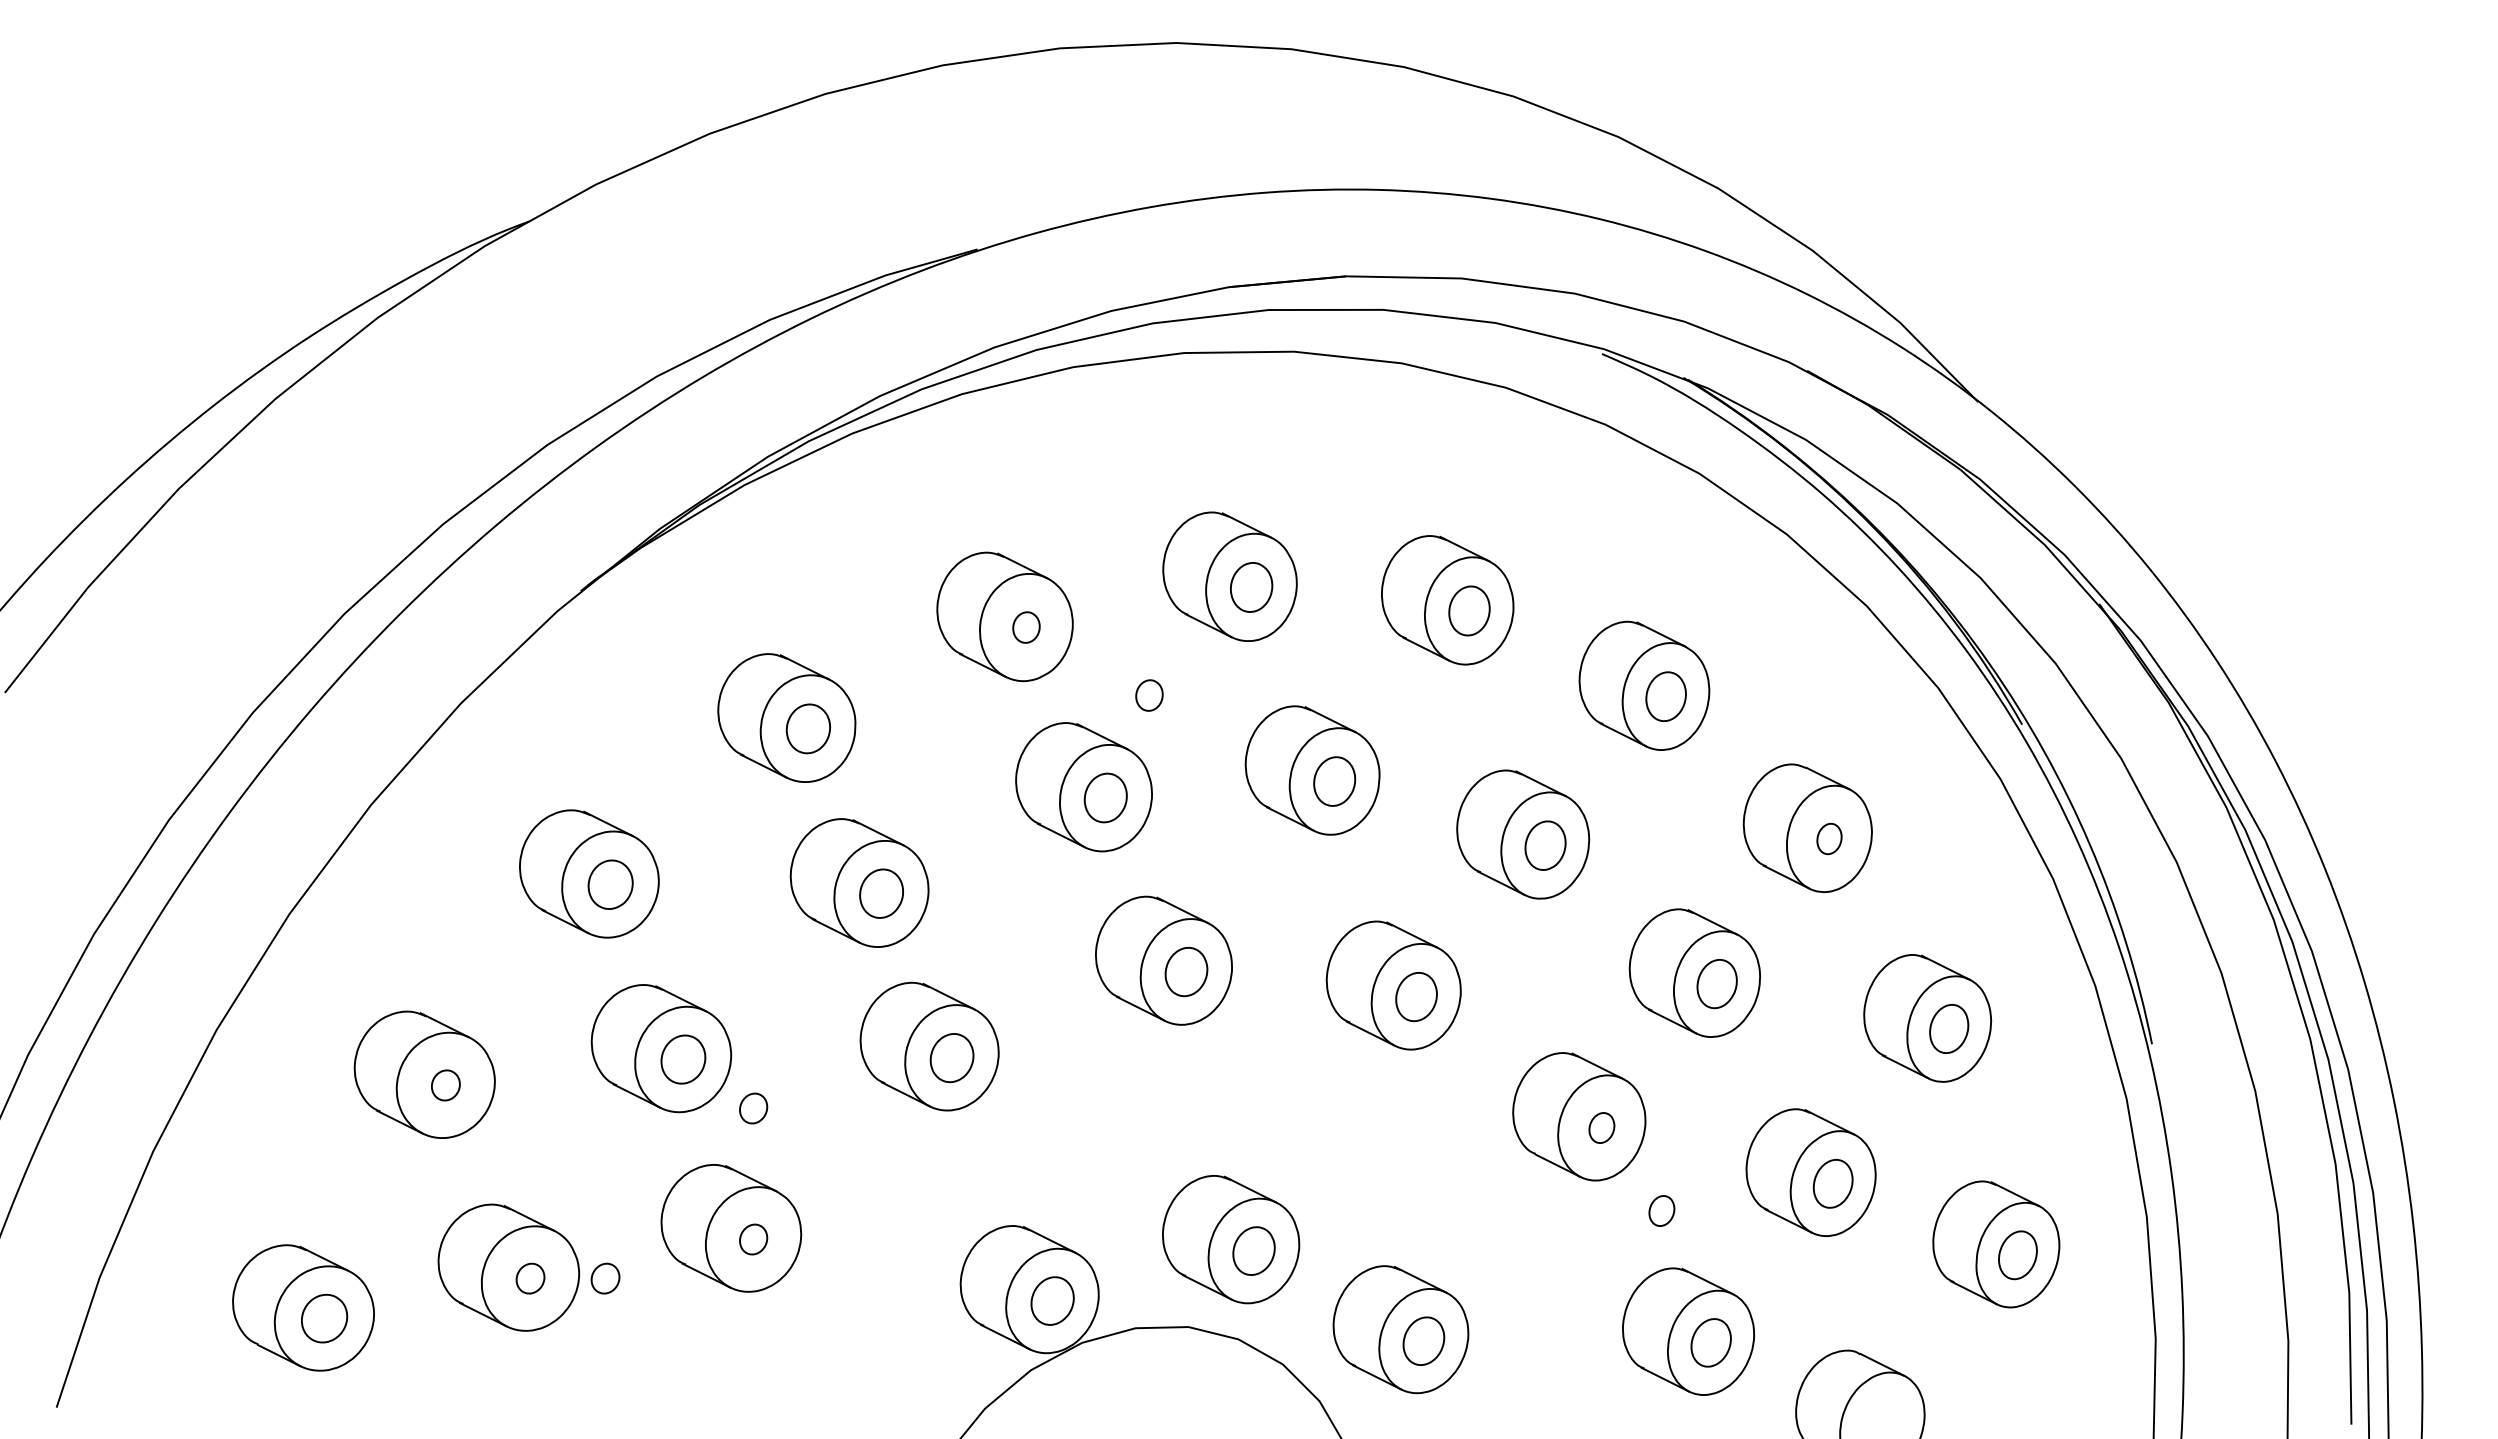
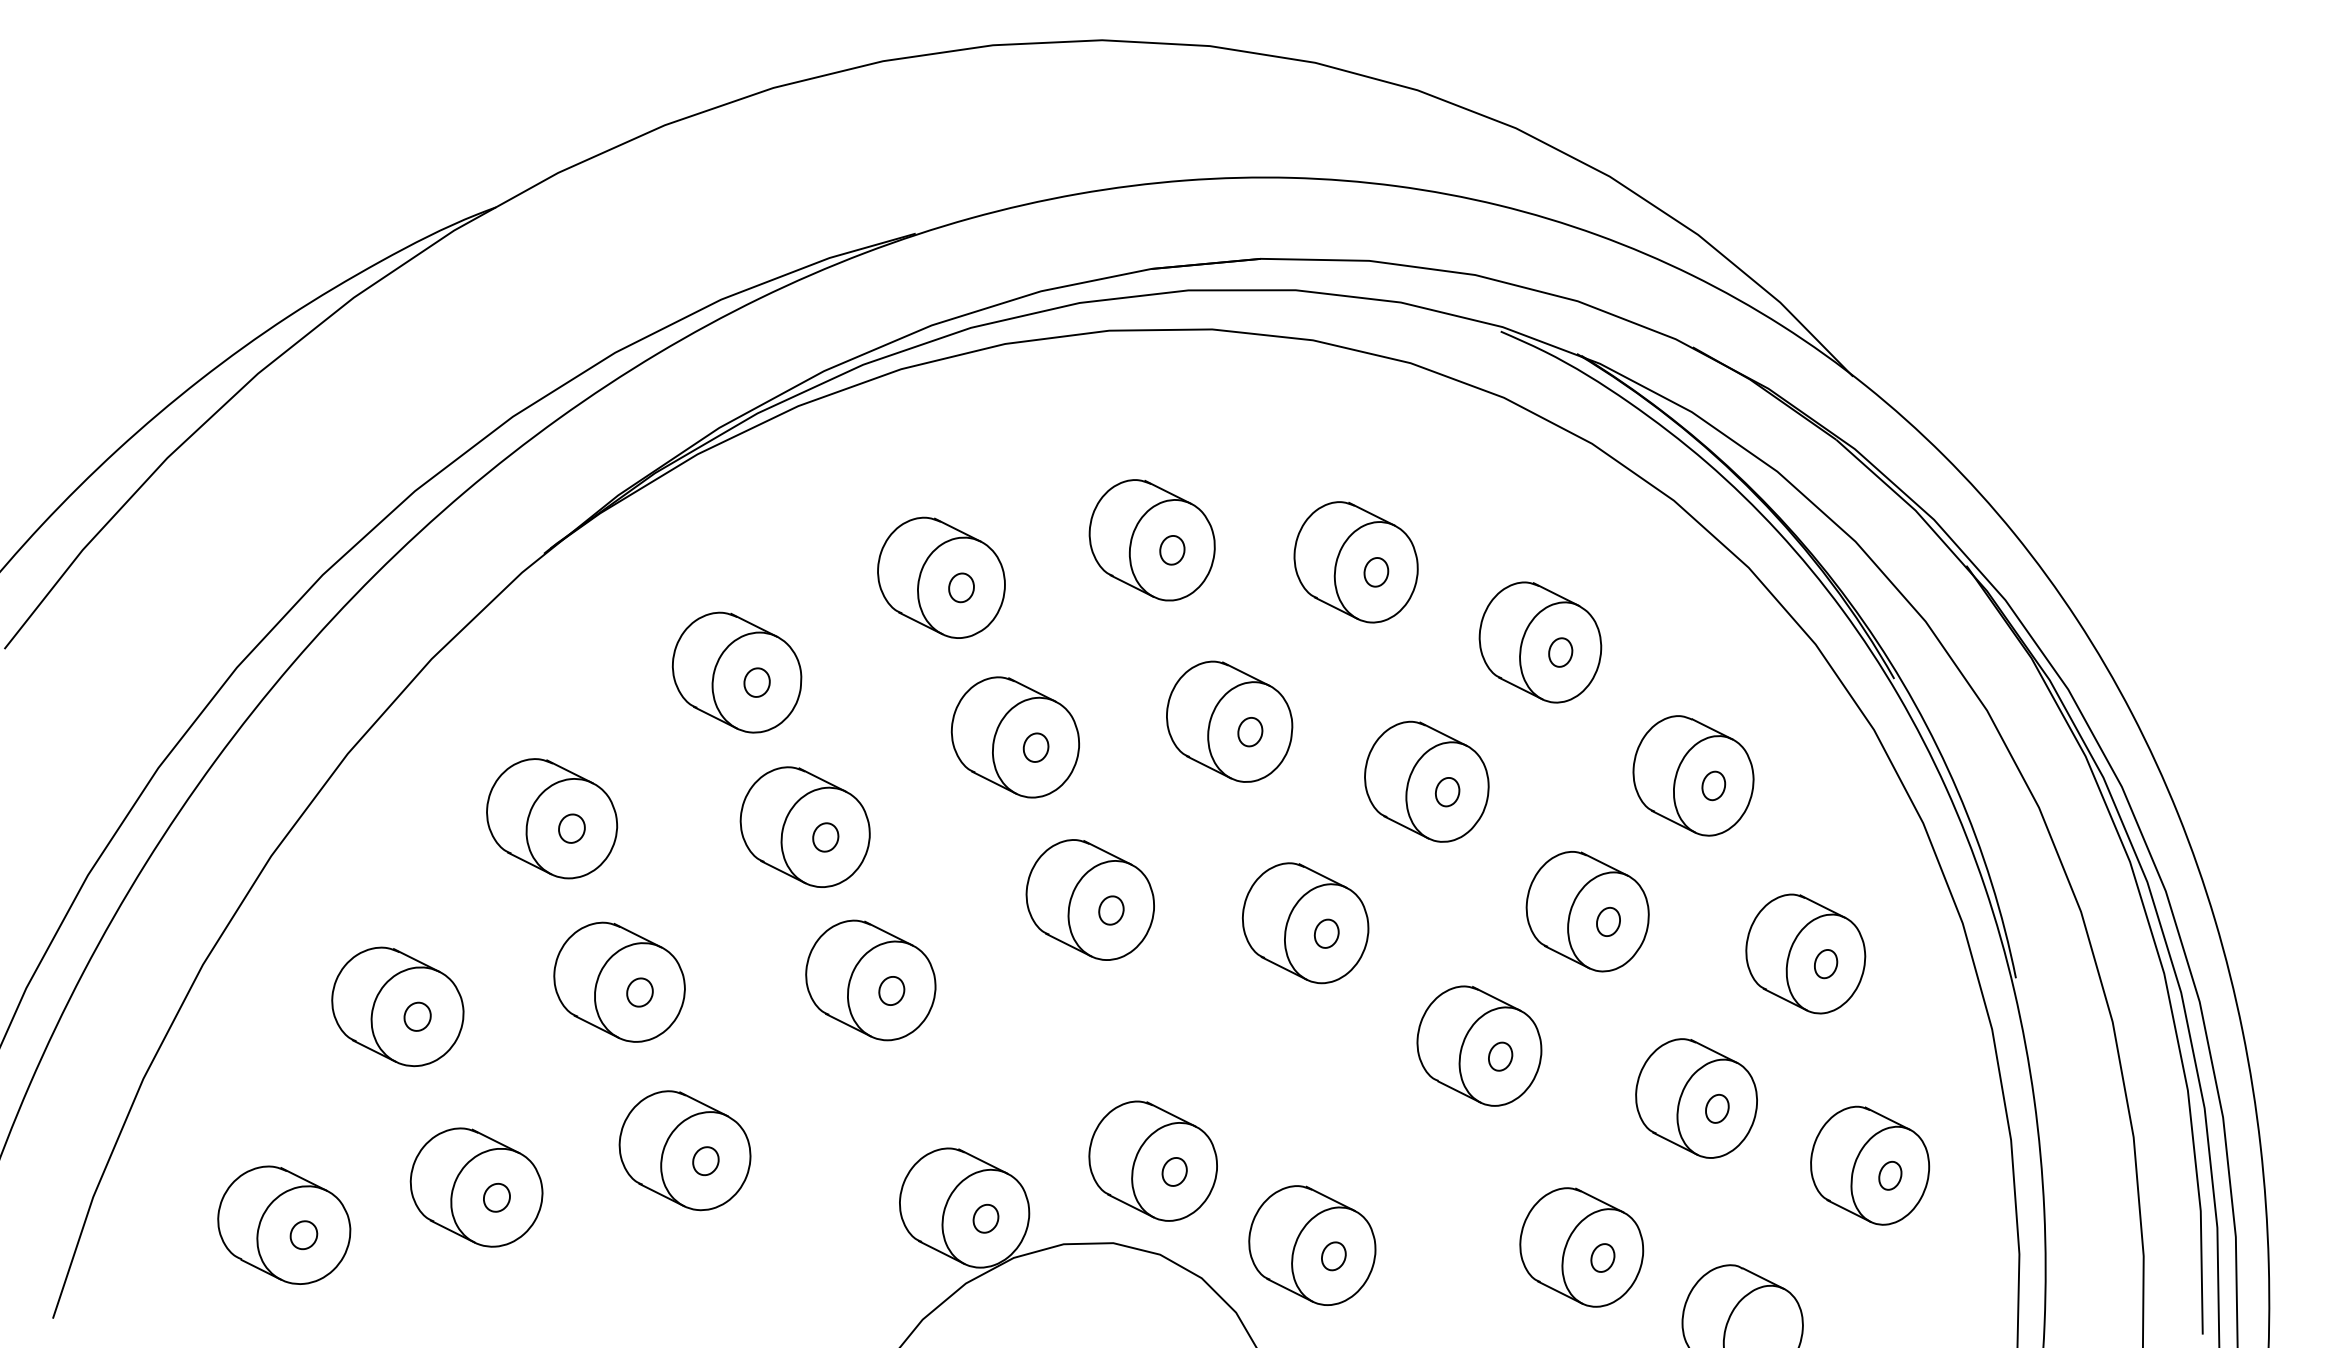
part: (1251, 587) -> (1172, 550), size x0.62
part: (1468, 610) -> (1375, 571), size x0.62
part: (1149, 695) -> (1076, 651), removed
part: (1665, 696) -> (1560, 652), size x0.62
part: (807, 728) -> (756, 682), size x0.62
part: (1334, 781) -> (1250, 732), size x0.62
part: (1106, 798) -> (1036, 748), size x0.62
part: (1544, 845) -> (1446, 792), size x0.62
part: (610, 884) -> (571, 828), size x0.62
part: (881, 894) -> (825, 837), size x0.62
part: (1186, 971) -> (1111, 910), size x0.62
part: (1716, 984) -> (1607, 922), size x0.62
part: (1415, 996) -> (1325, 933), size x0.62
part: (1949, 1029) -> (1826, 964), size x0.62
part: (951, 1057) -> (891, 990), size x0.62
part: (682, 1059) -> (639, 992), size x0.62
part: (753, 1108) -> (705, 1038), removed
part: (1833, 1183) -> (1717, 1108), size x0.62
part: (1661, 1210) -> (1556, 1133), removed
part: (1253, 1250) -> (1174, 1171), size x0.62
part: (2017, 1254) -> (1889, 1175), size x0.62
part: (605, 1278) -> (567, 1197), removed
part: (1052, 1300) -> (985, 1218), size x0.62
part: (324, 1318) -> (303, 1235), size x0.62
part: (1423, 1340) -> (1333, 1255), size x0.62
part: (1710, 1342) -> (1602, 1257), size x0.62

